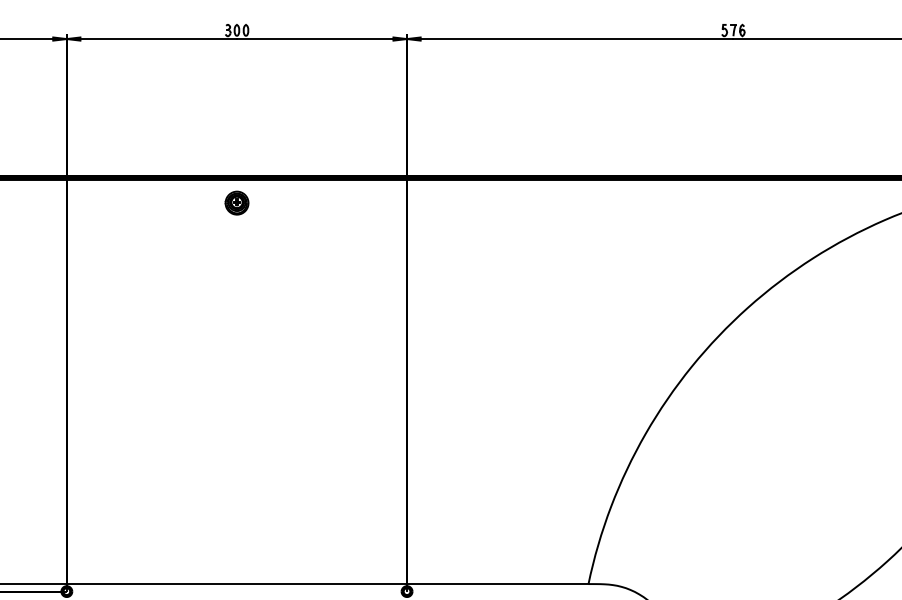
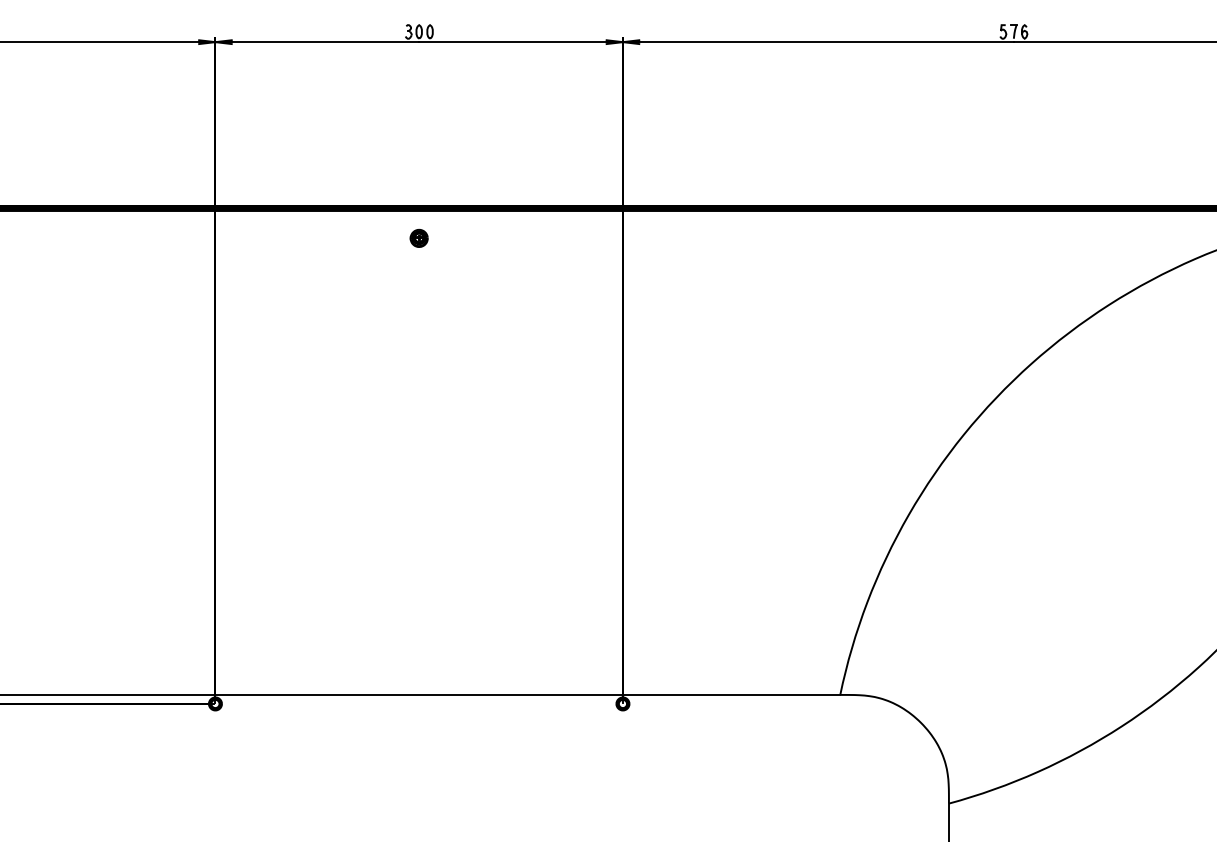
part: (236, 202) -> (418, 237), size x0.62

